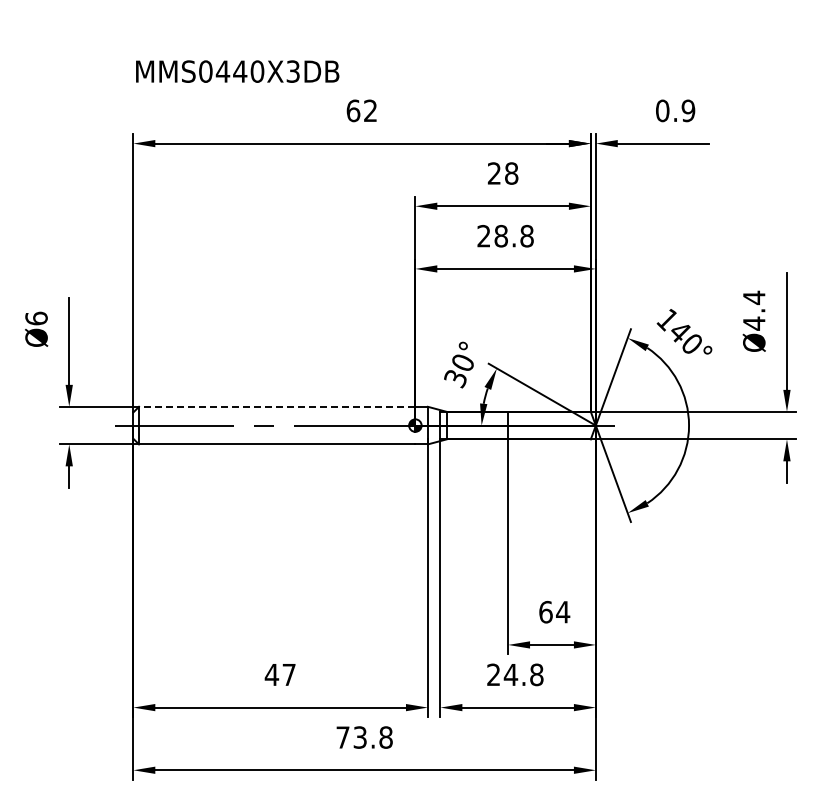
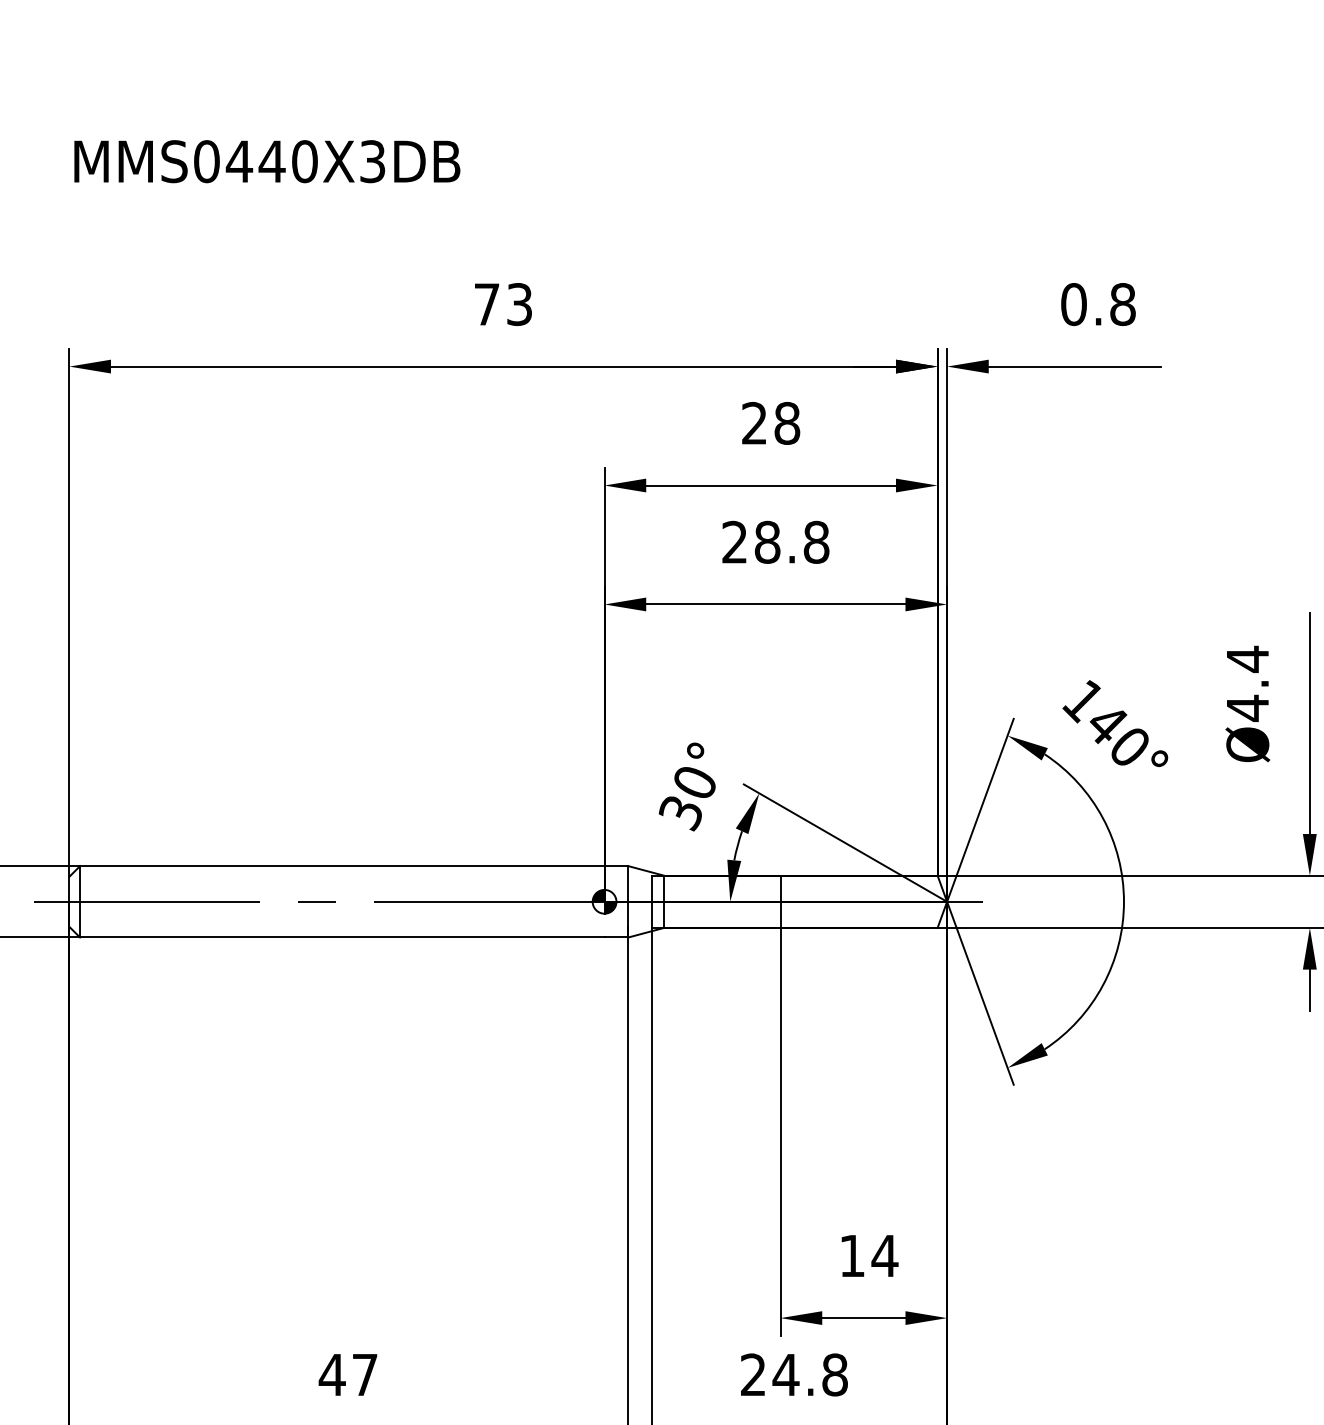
text: (237, 71) -> (266, 161), moved
text: (361, 110) -> (502, 303), 62 -> 73
text: (688, 110) -> (1122, 303), 0.9 -> 0.8
line: (276, 406) -> (340, 865), dashed -> solid
text: (545, 611) -> (851, 1254), 64 -> 14

